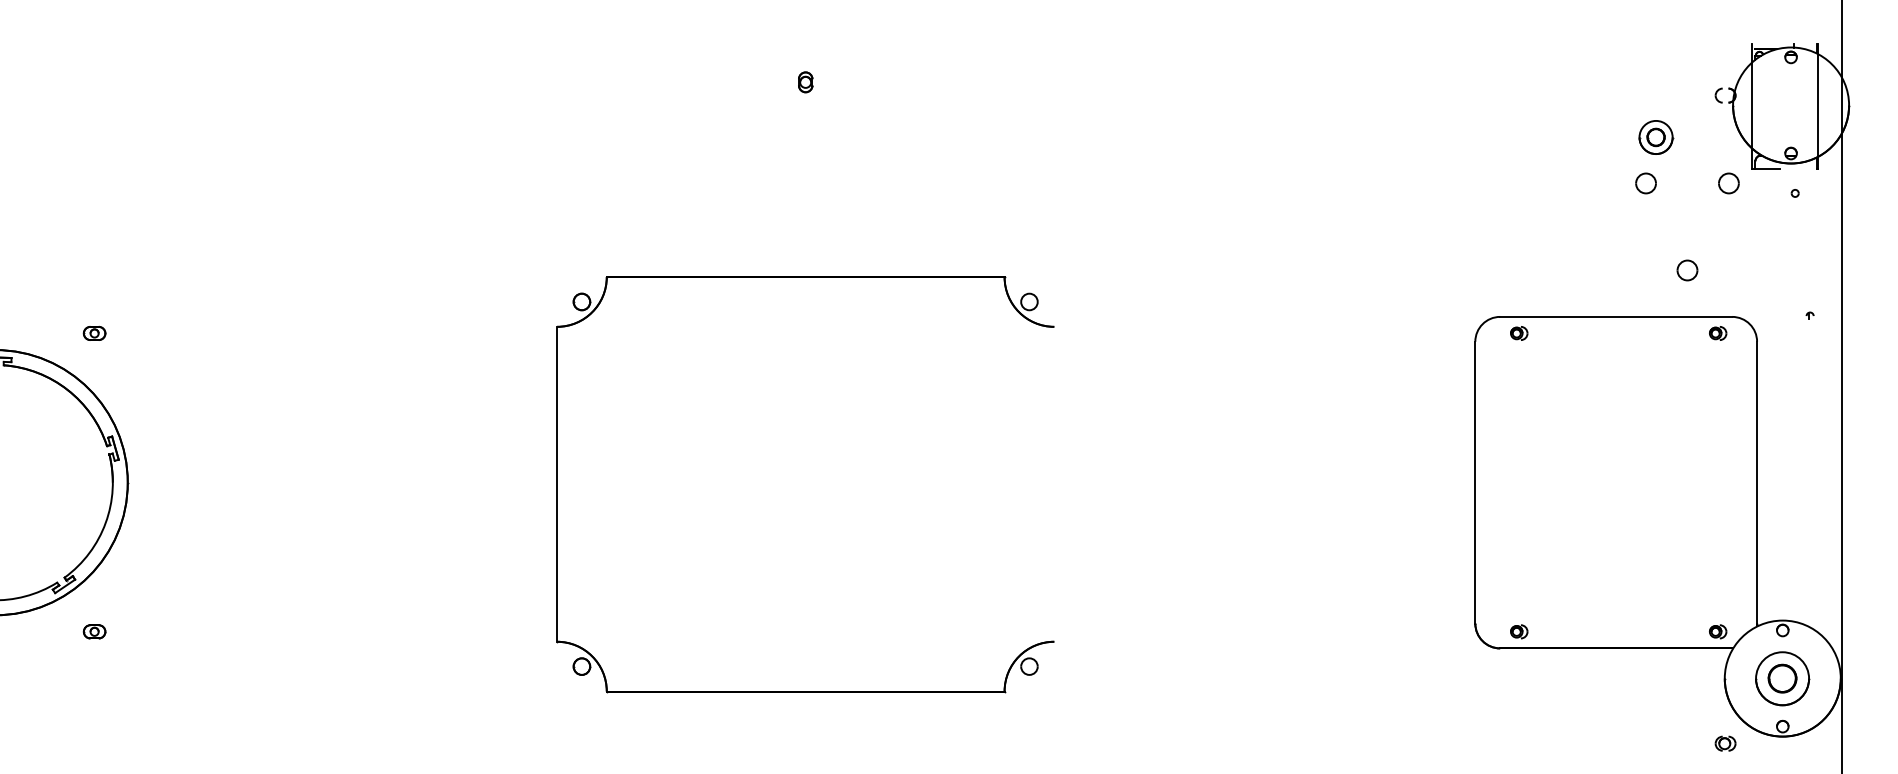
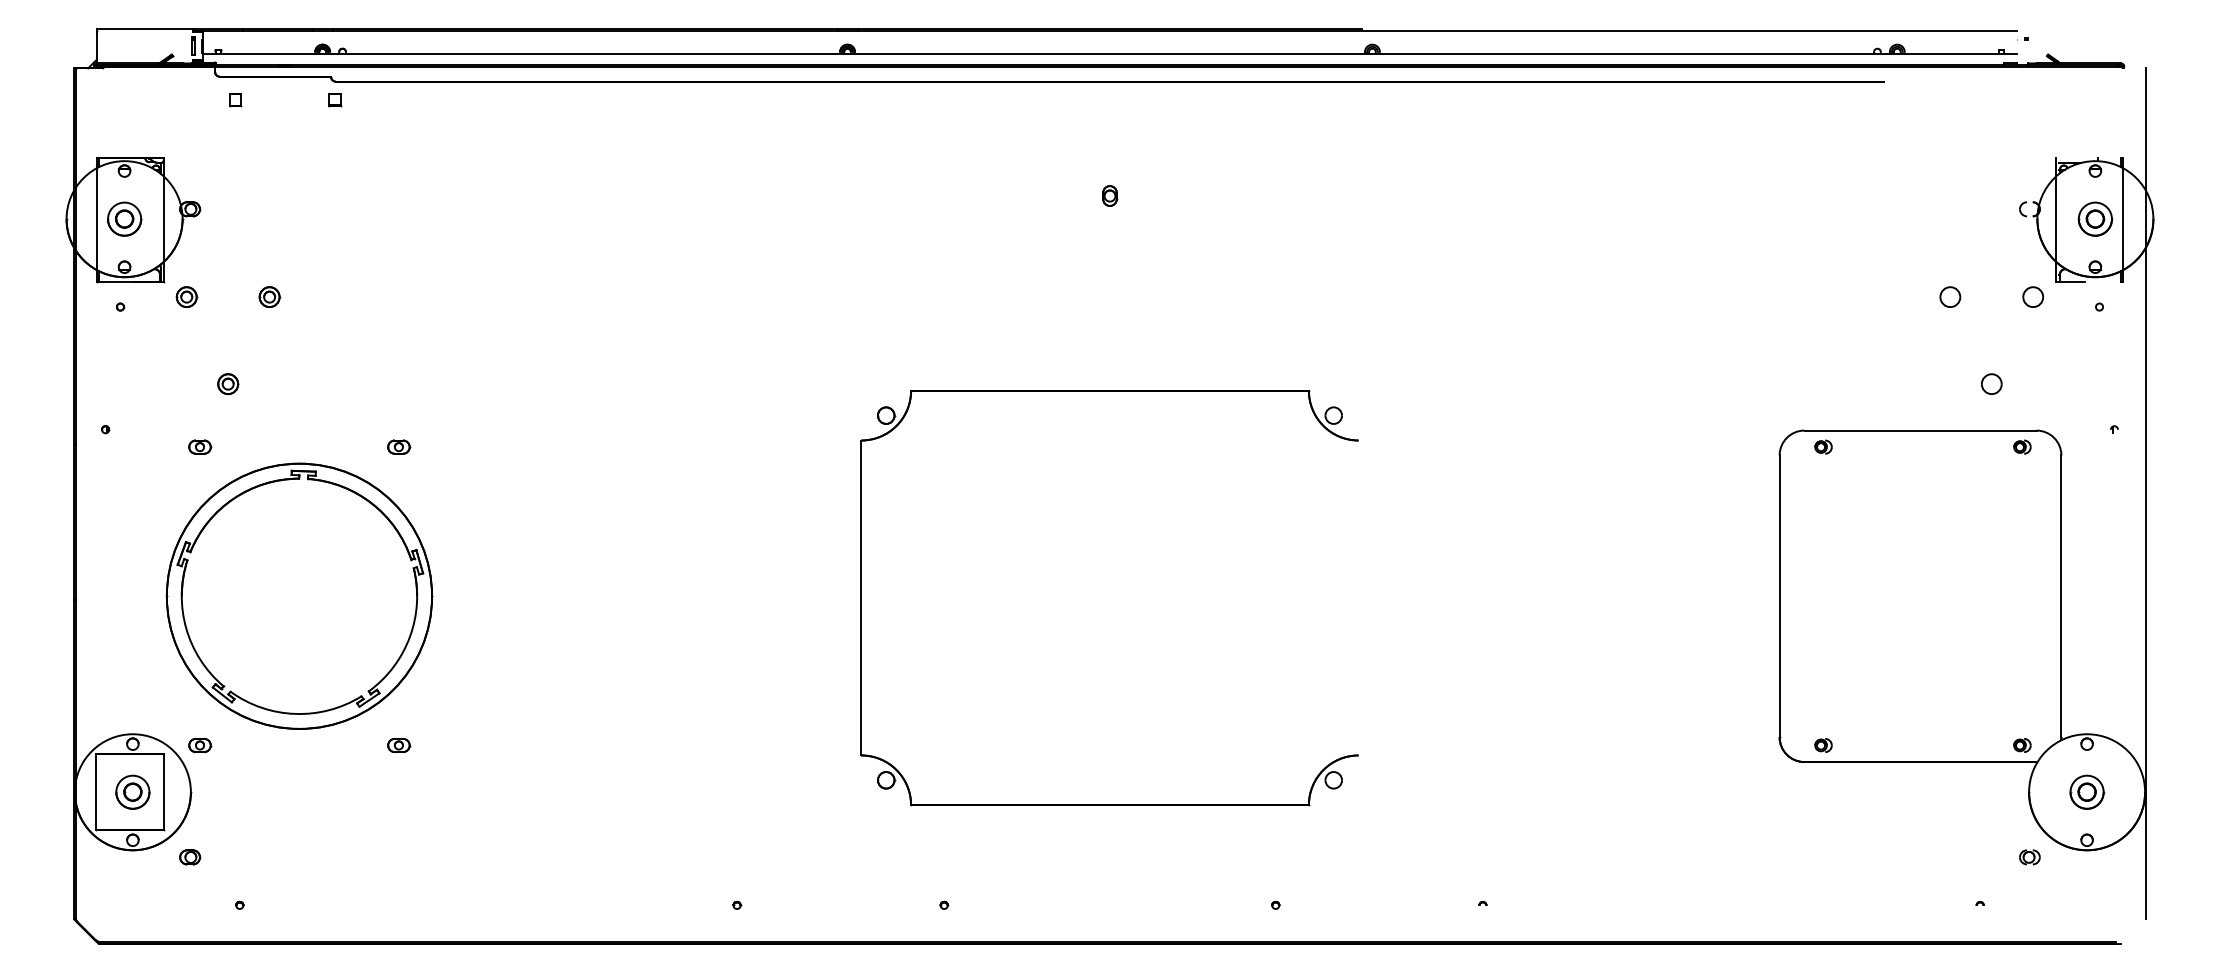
part: (1656, 136) -> (2095, 218), moved
part: (1783, 677) -> (2087, 791), size x0.62

